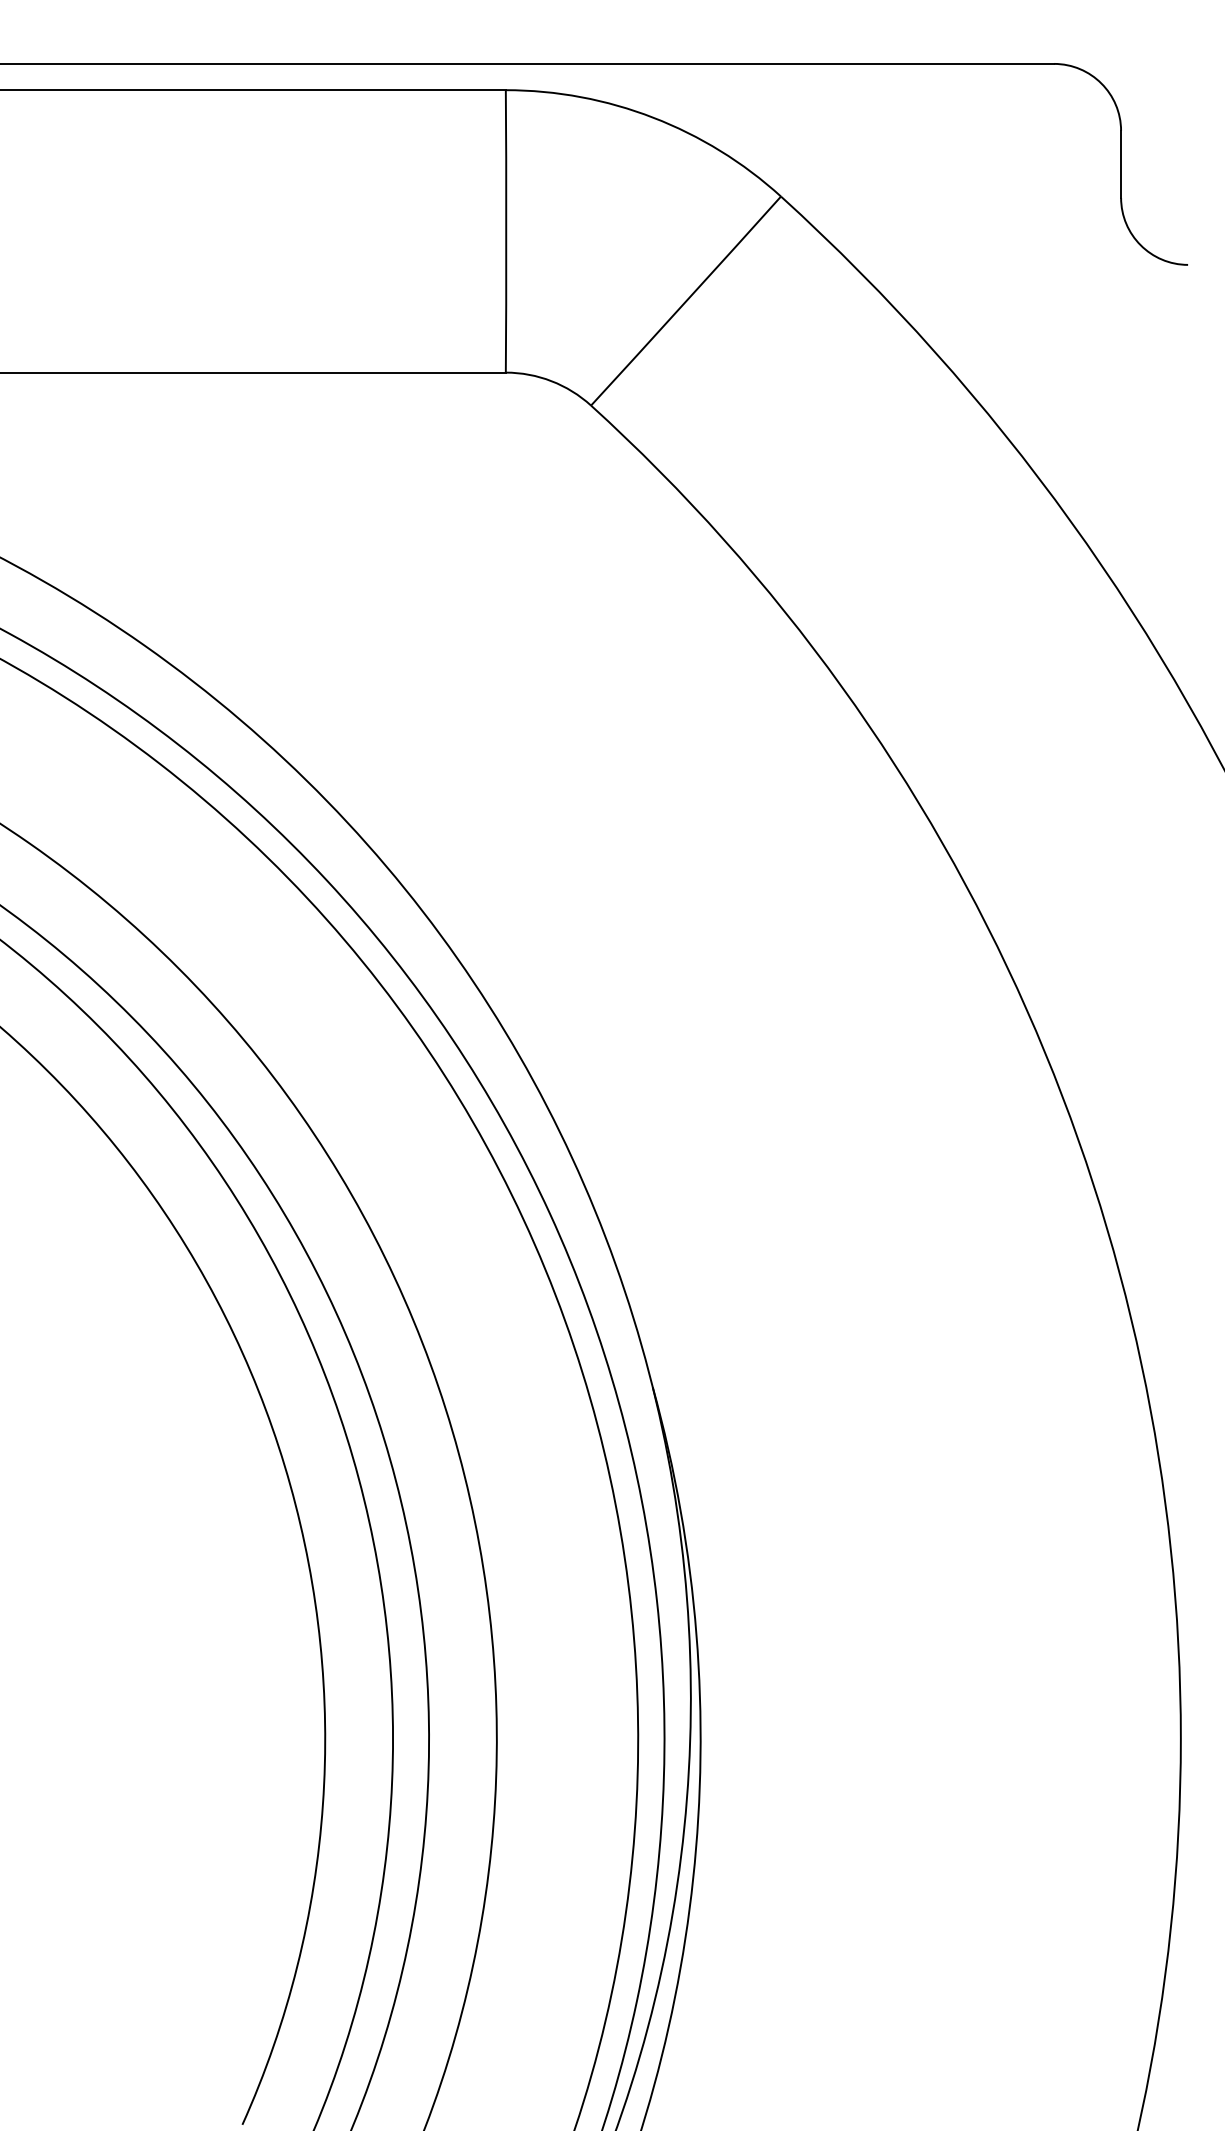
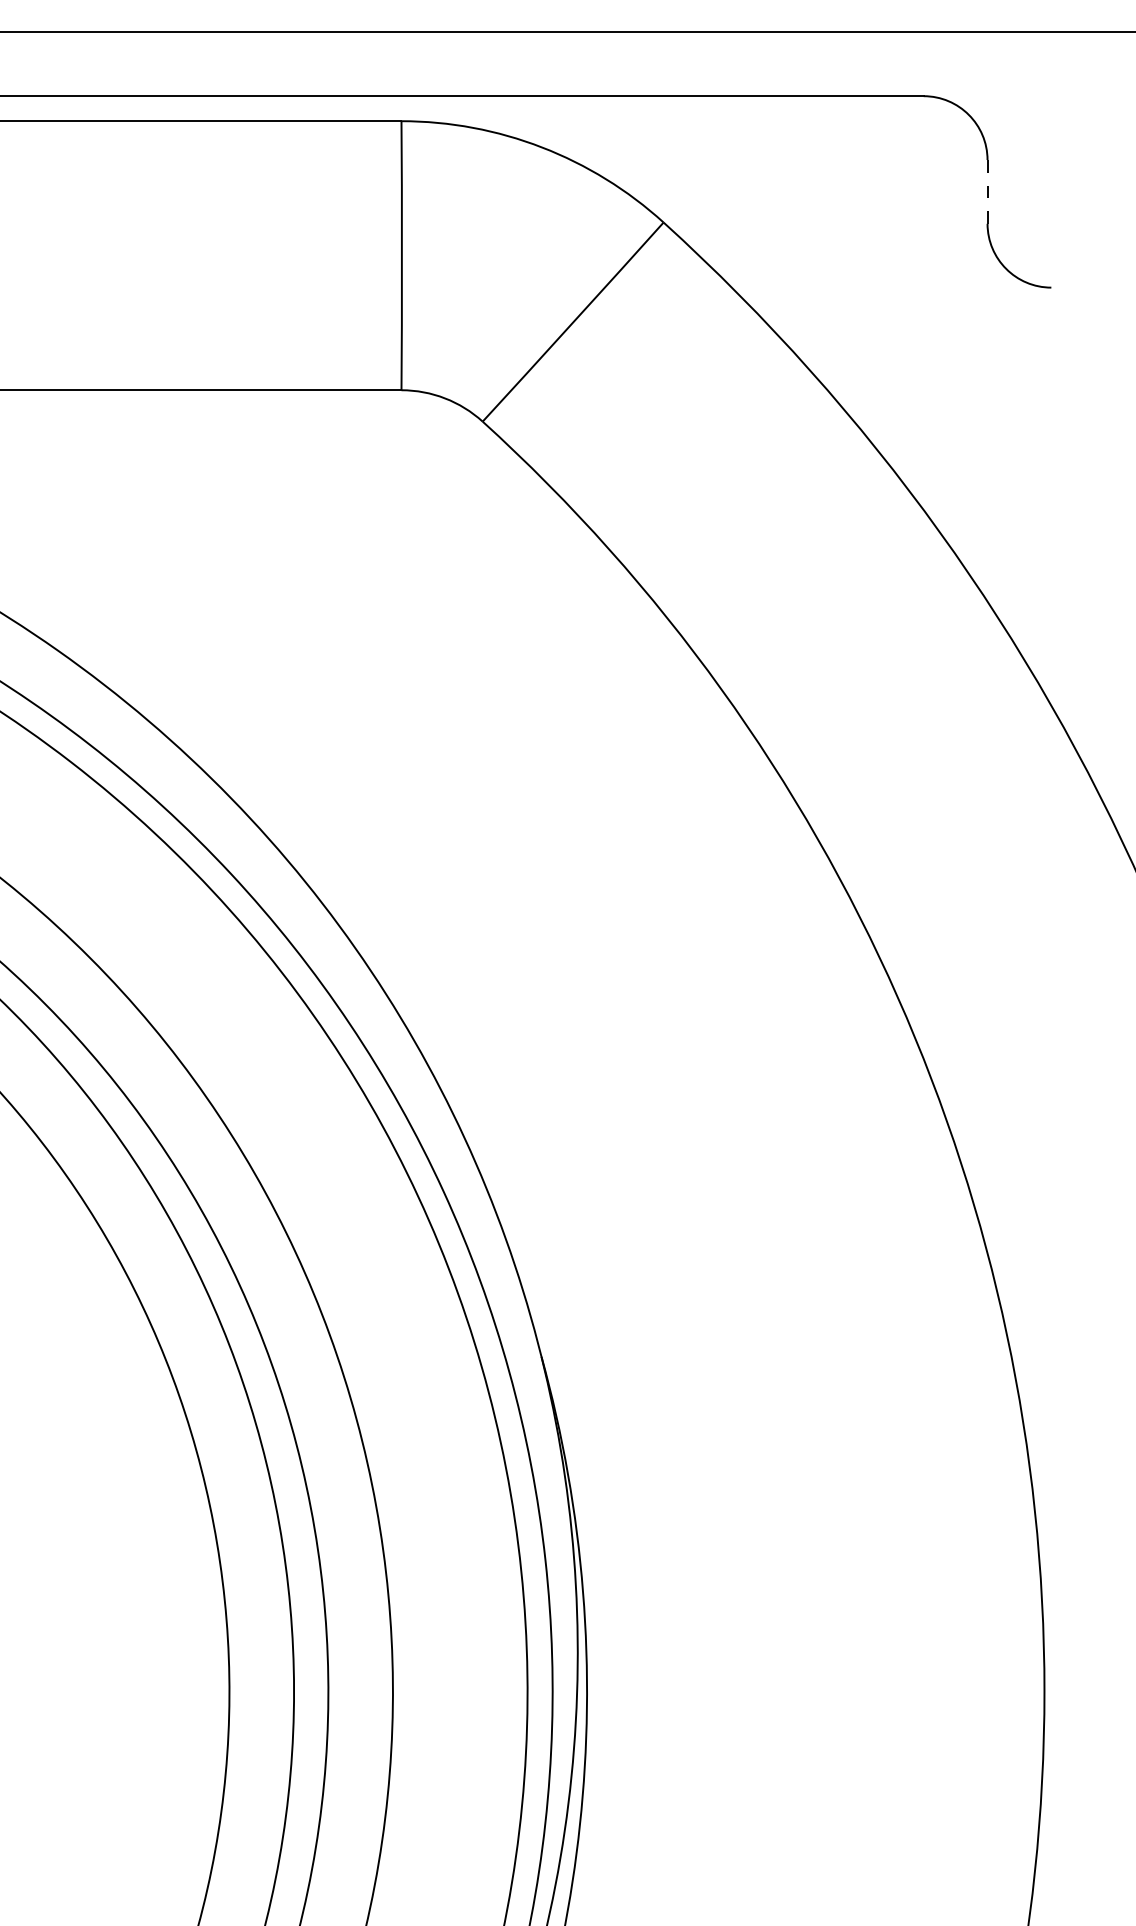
line: (1121, 164) -> (987, 191), solid -> dashed

